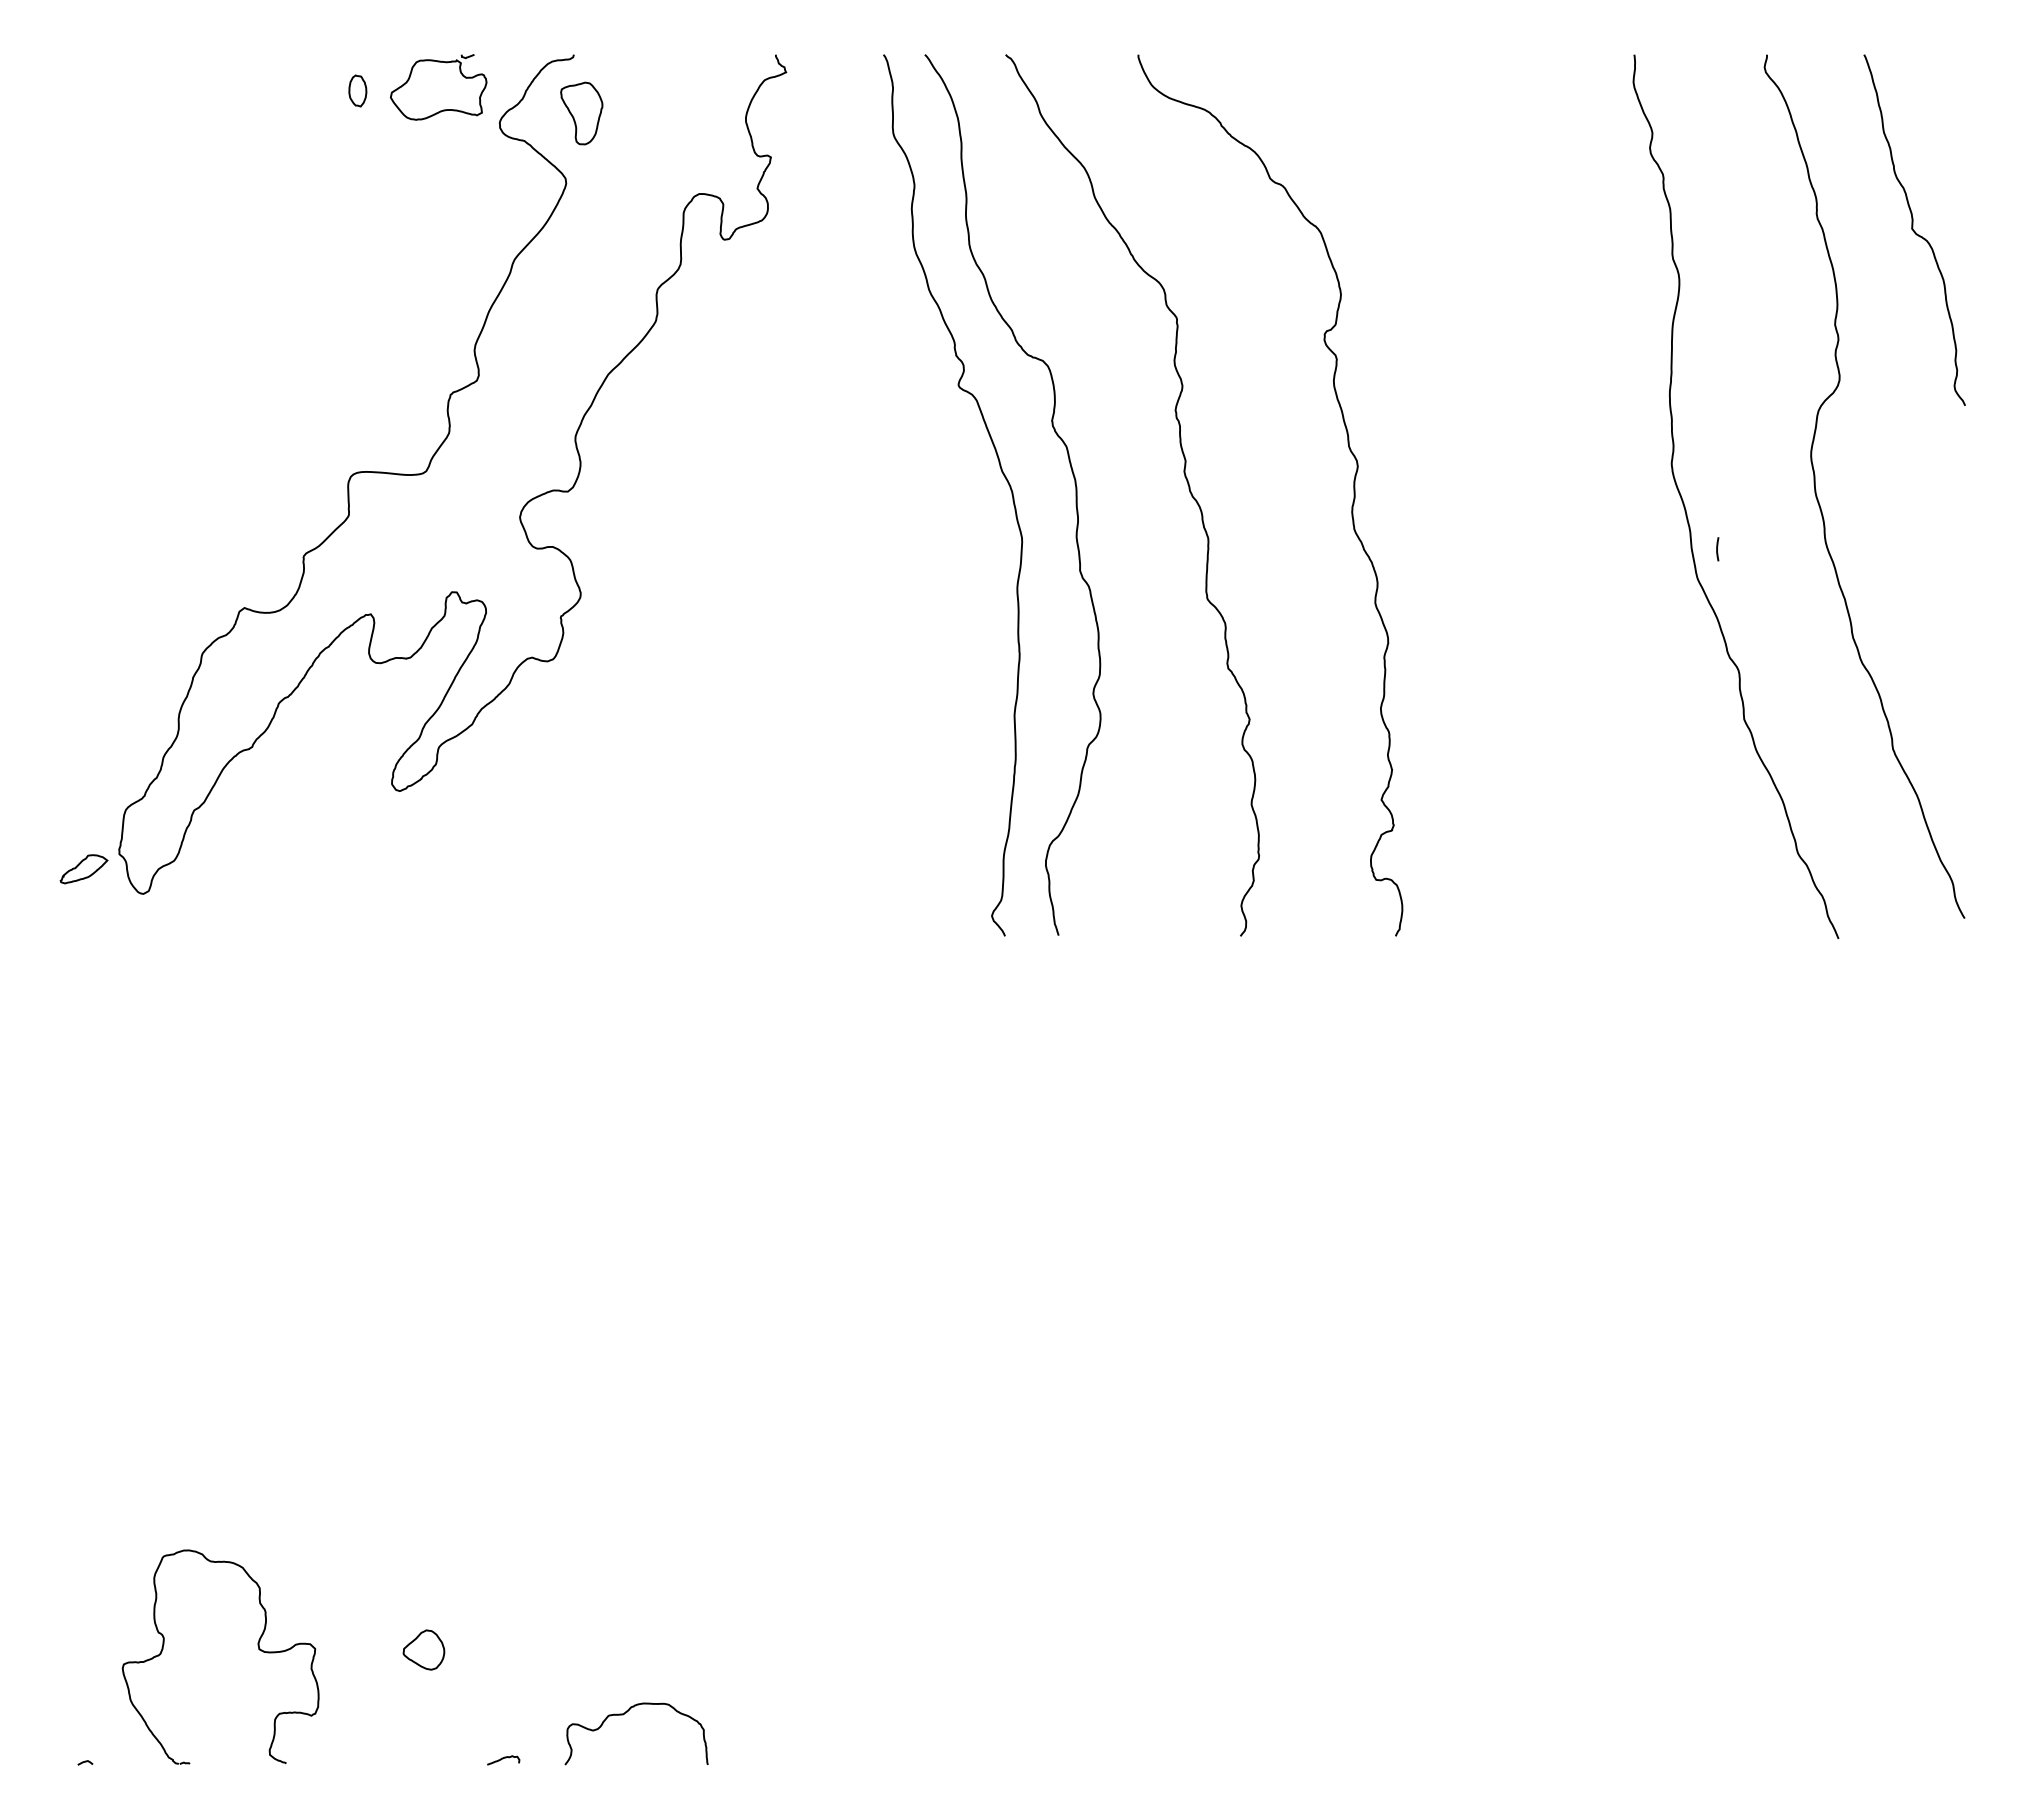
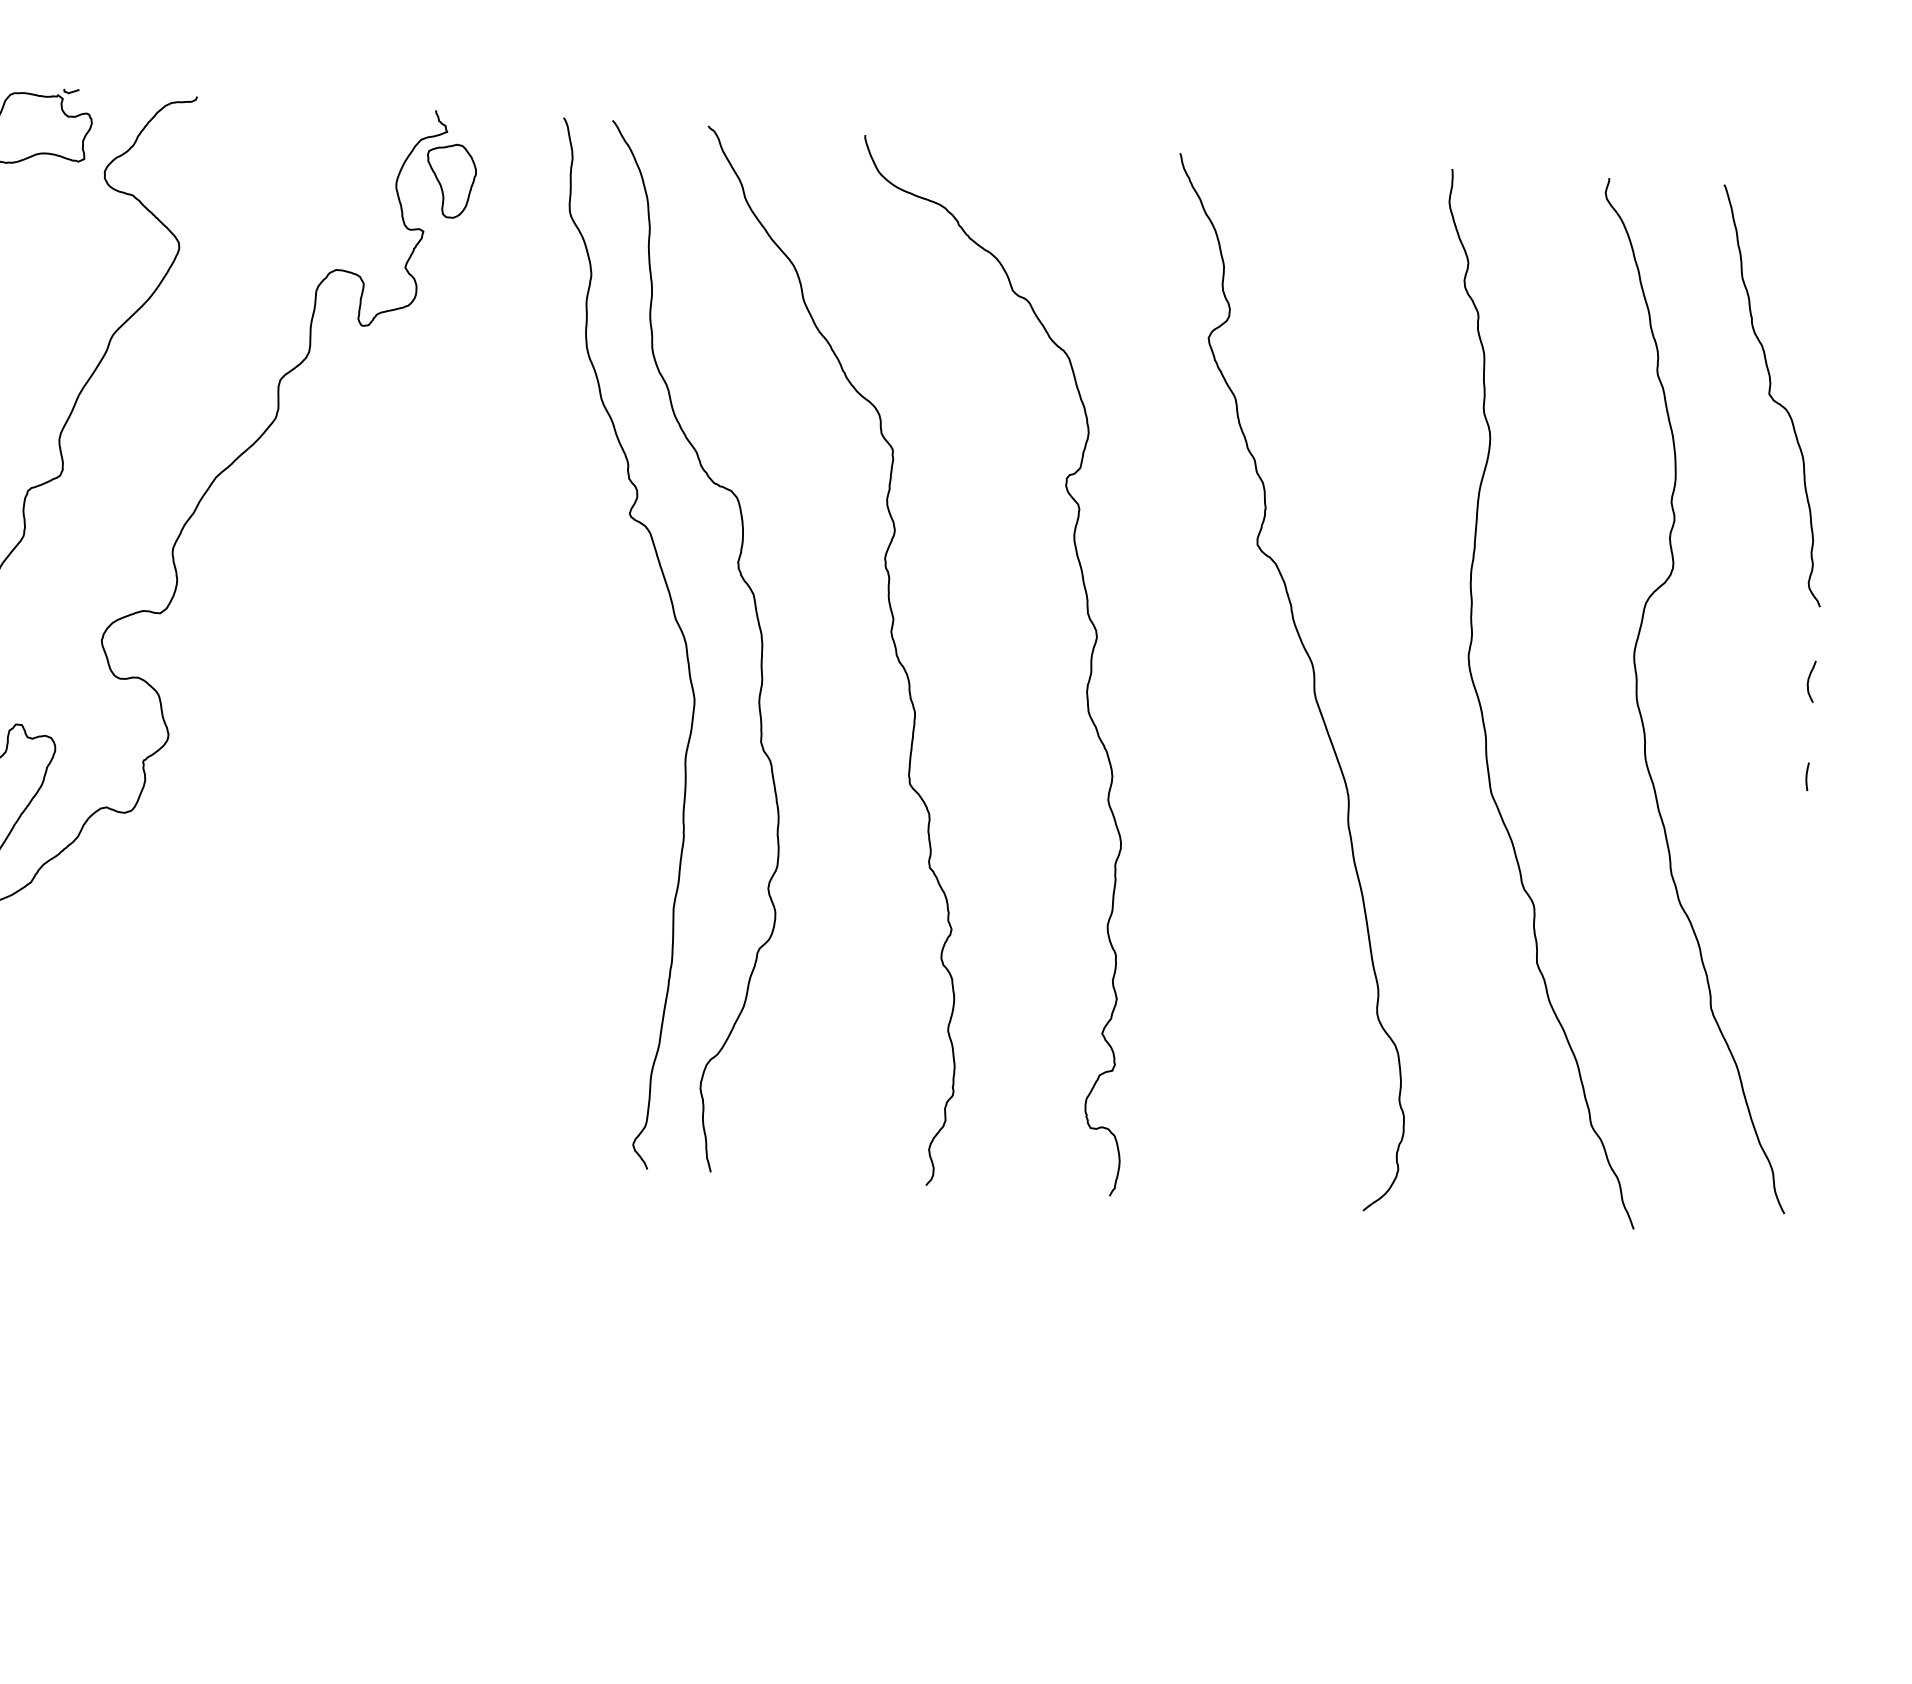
part: (581, 113) -> (450, 181), moved
curve: (1959, 468) -> (1808, 680), added
curve: (1541, 489) -> (1312, 677), added
line: (1717, 549) -> (1806, 777), moved

